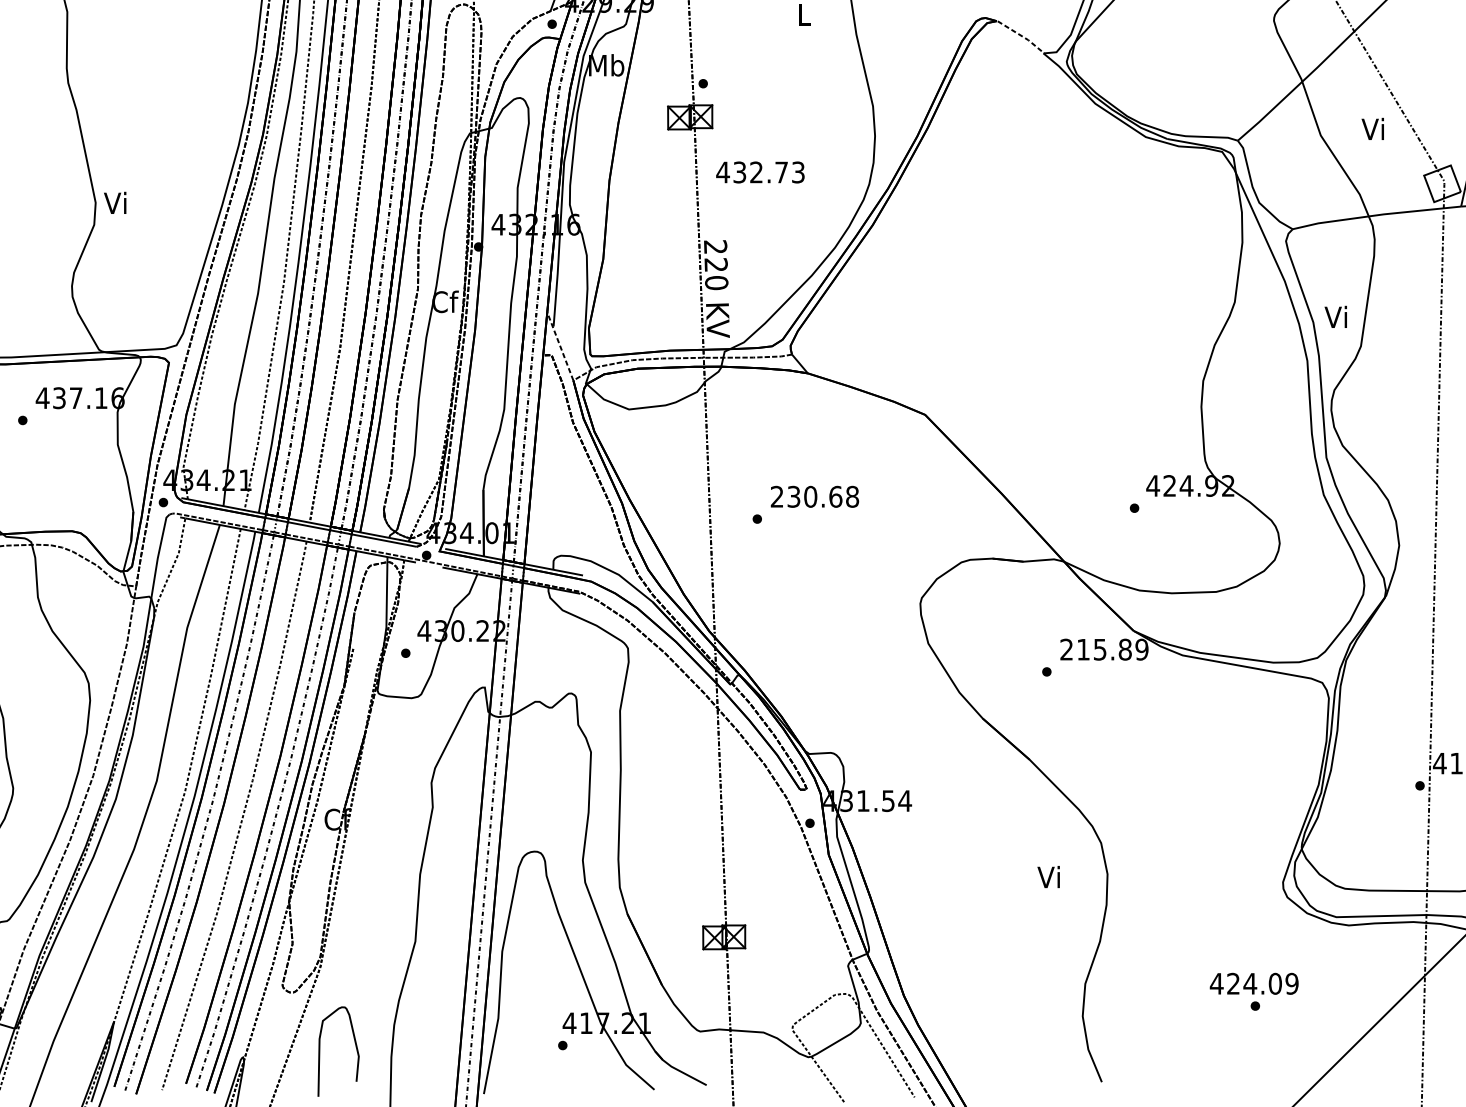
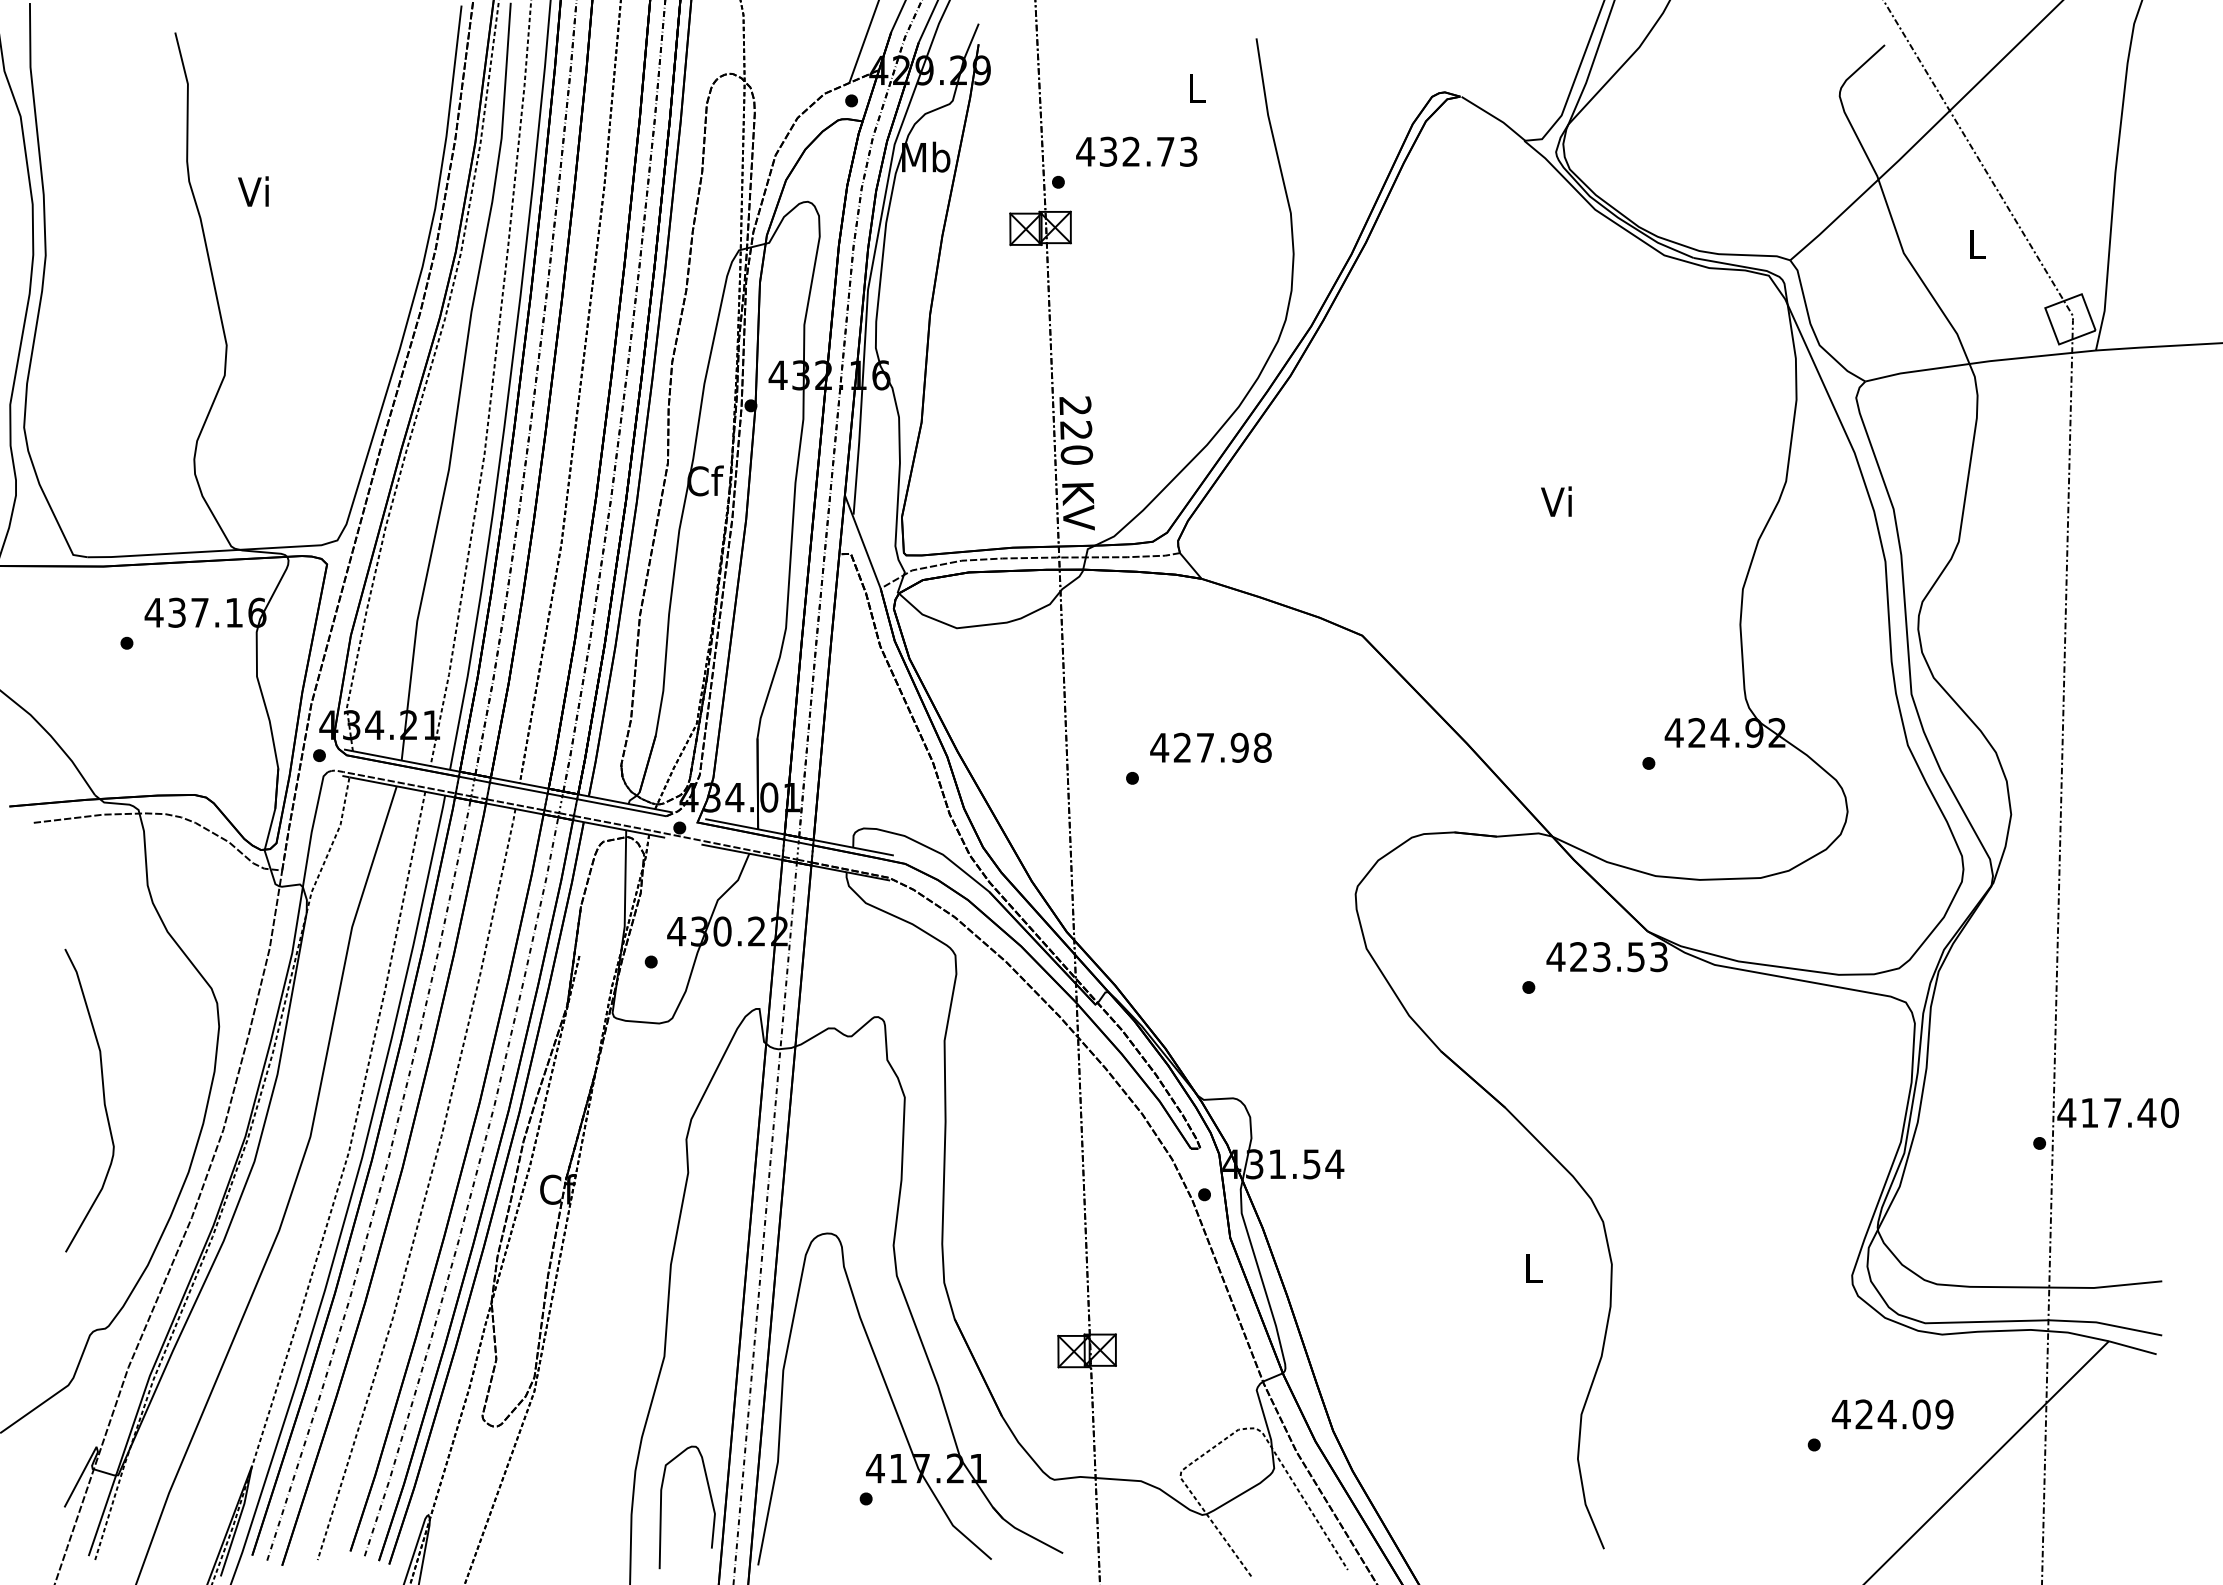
line: (1022, 36) -> (1495, 117), dashed -> solid
text: (1372, 129) -> (1974, 244), Vi -> L
text: (760, 172) -> (1136, 151), moved
text: (115, 202) -> (253, 191), moved
text: (1335, 316) -> (1556, 501), moved
line: (560, 346) -> (862, 541), dashed -> solid
text: (806, 496) -> (1199, 747), 230.68 -> 427.98
text: (1103, 649) -> (1606, 957), 215.89 -> 423.53
text: (1048, 877) -> (1530, 1268), Vi -> L
text: (1254, 983) -> (1892, 1414), moved
curve: (319, 1051) -> (661, 1507), moved

